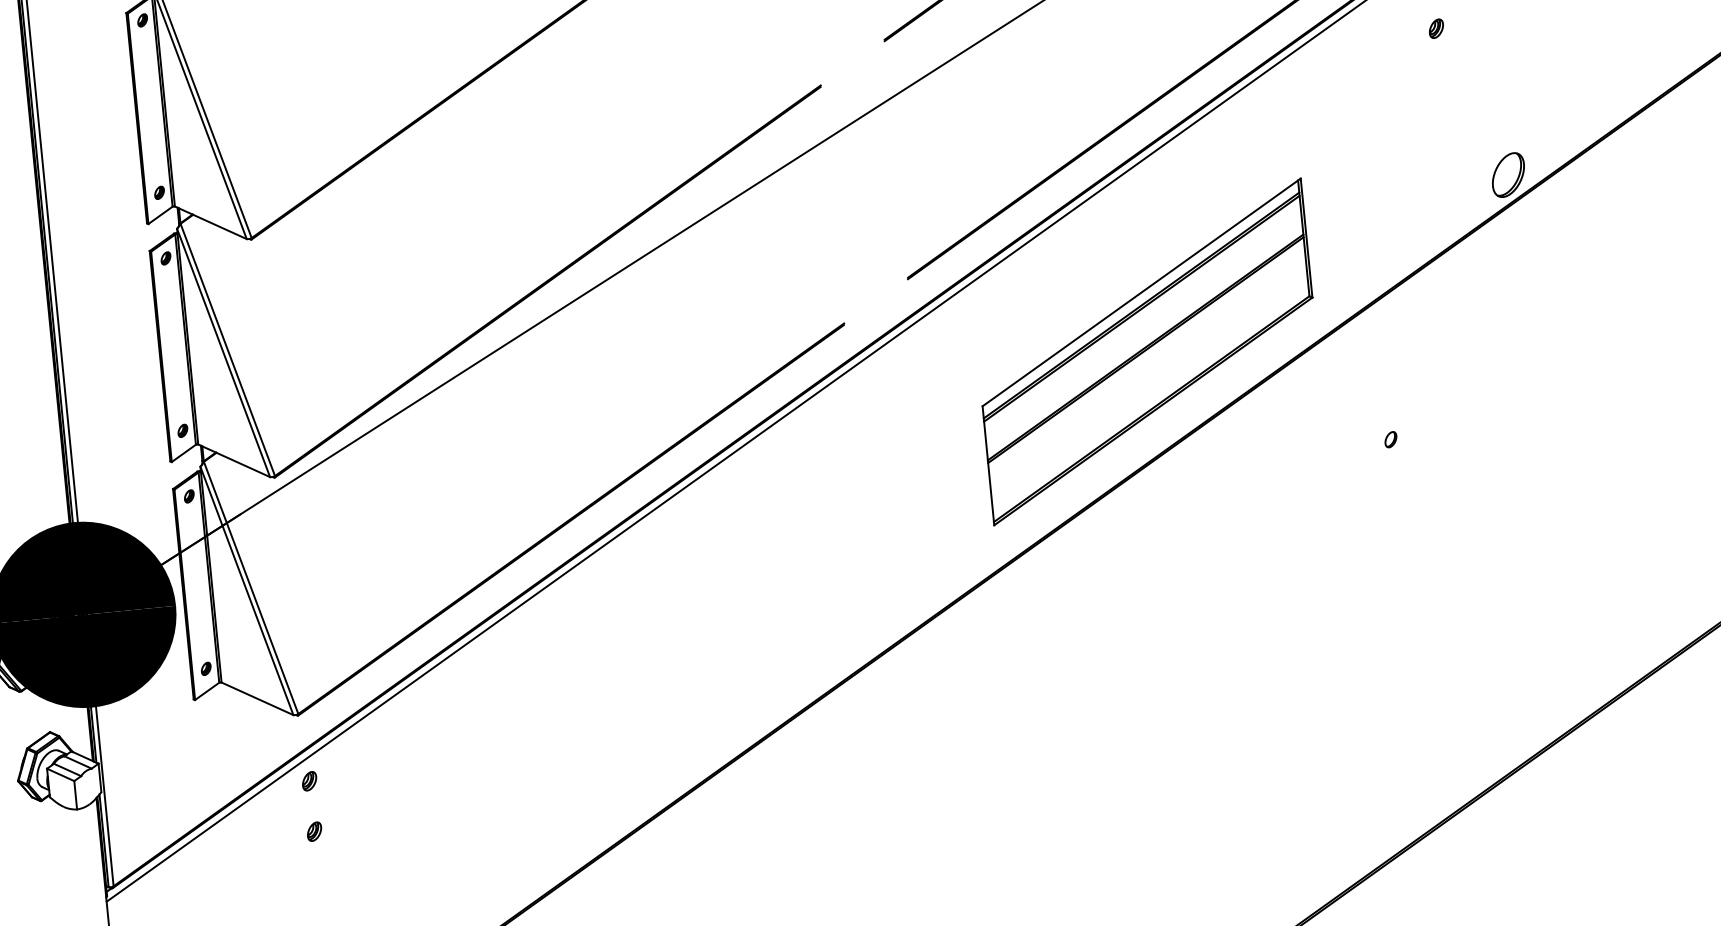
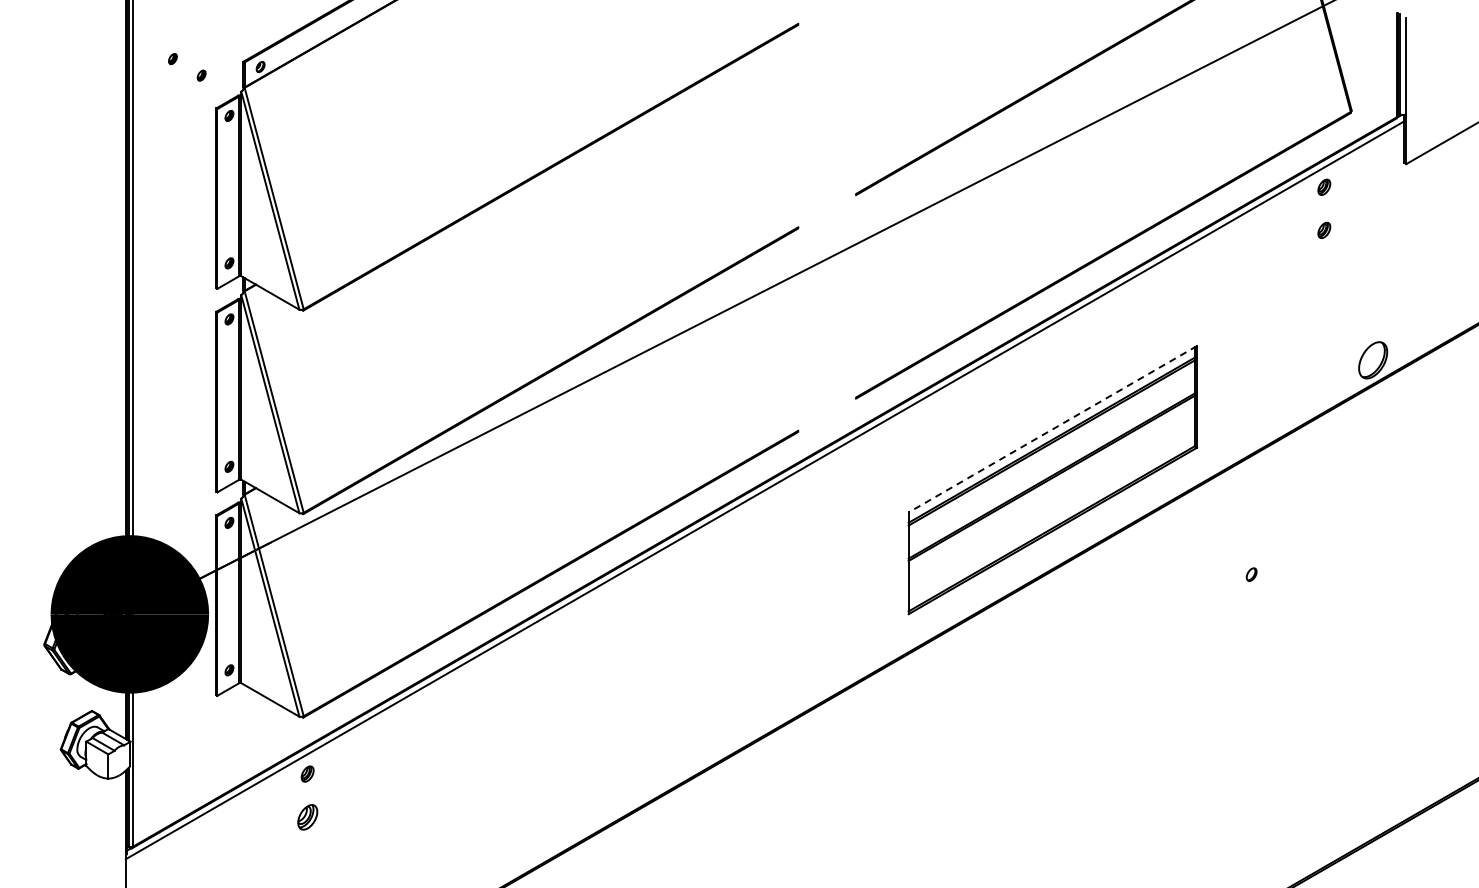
line: (1141, 292) -> (1052, 429), solid -> dashed
part: (314, 830) -> (307, 816), size x1.6

